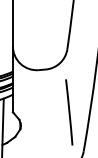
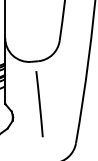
line: (69, 112) -> (39, 104), moved

